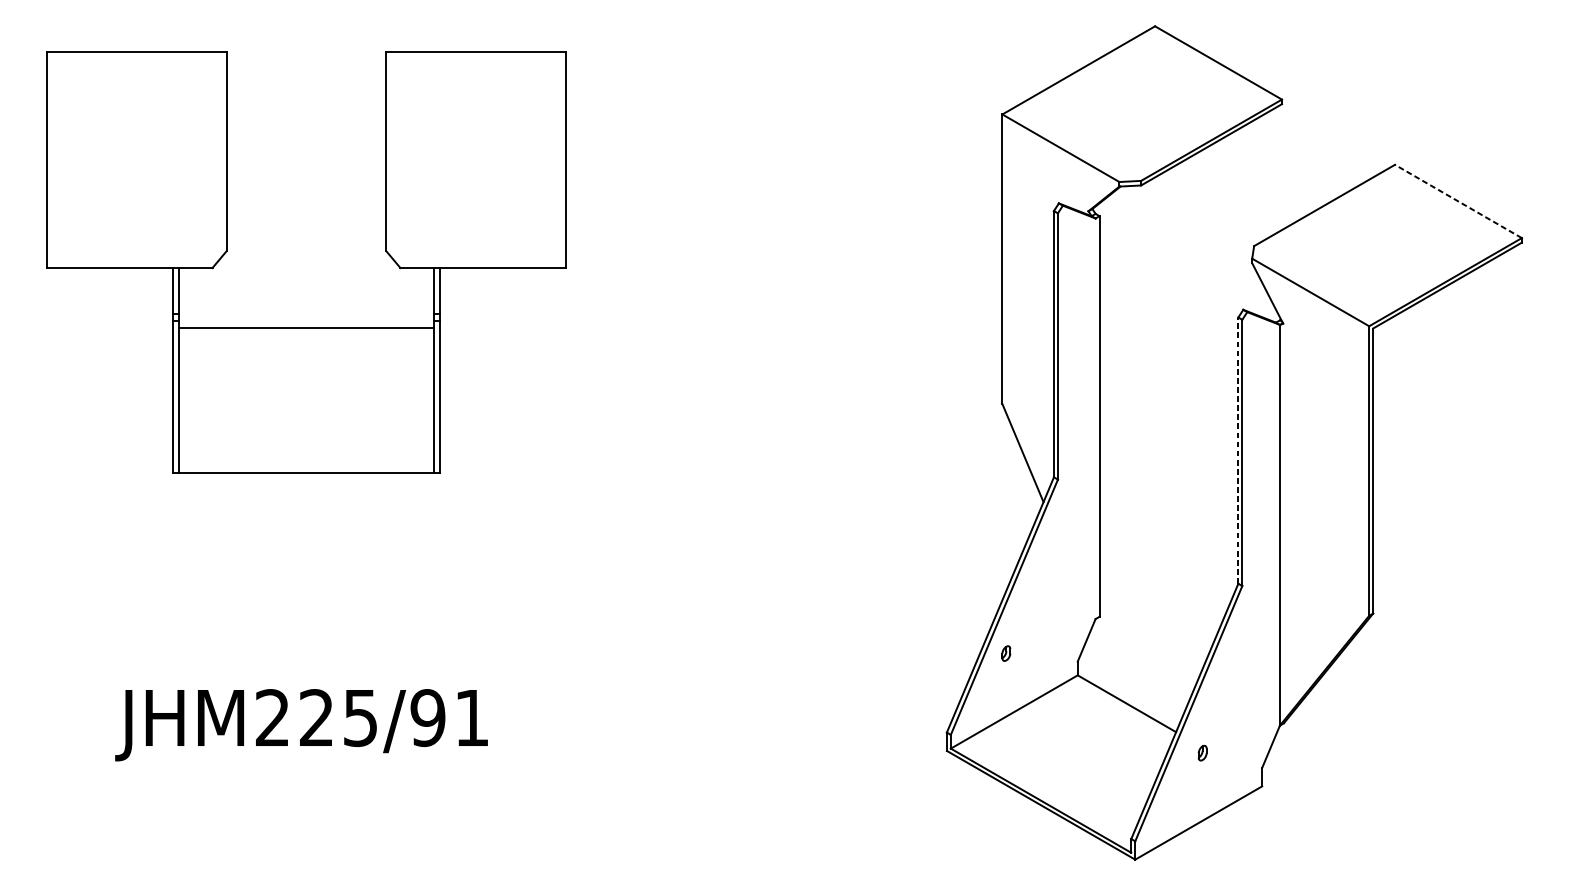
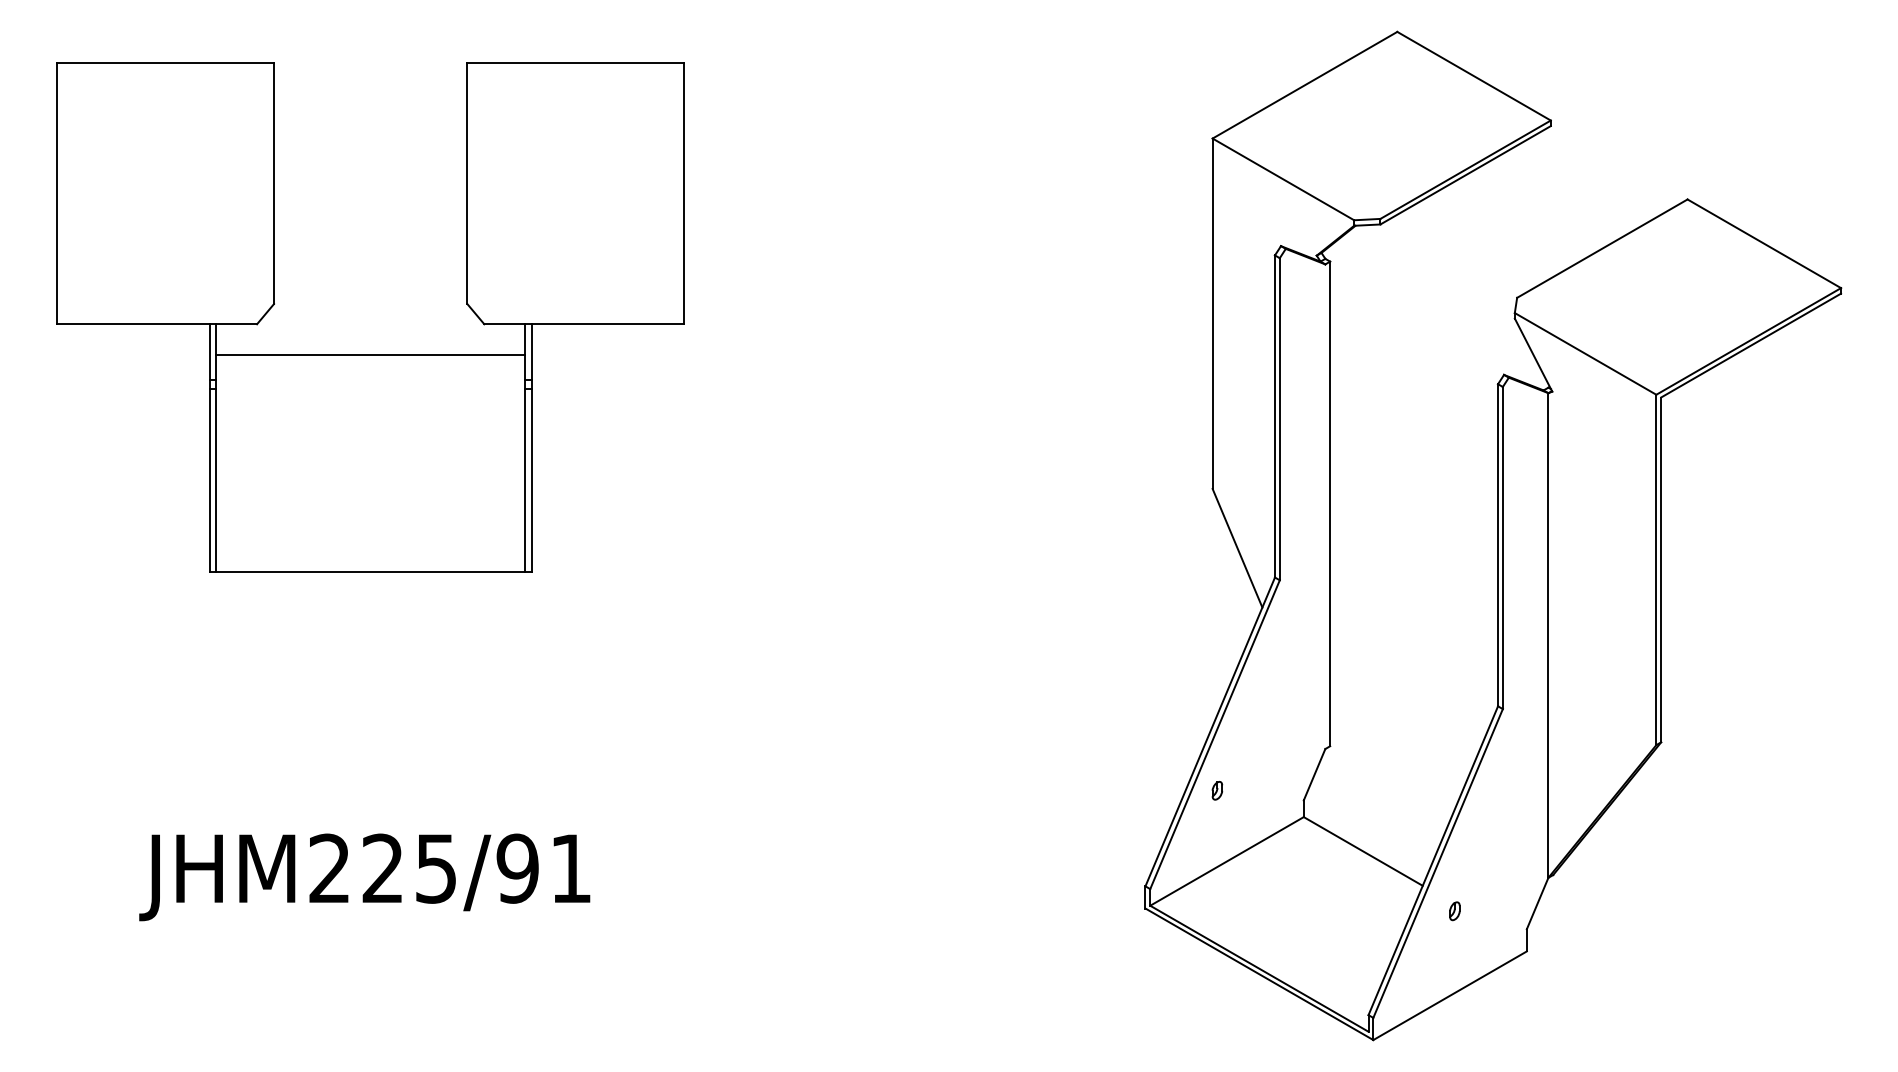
line: (1458, 201) -> (1764, 243), dashed -> solid
line: (306, 327) -> (370, 354), moved
line: (1238, 450) -> (1498, 544), dashed -> solid

